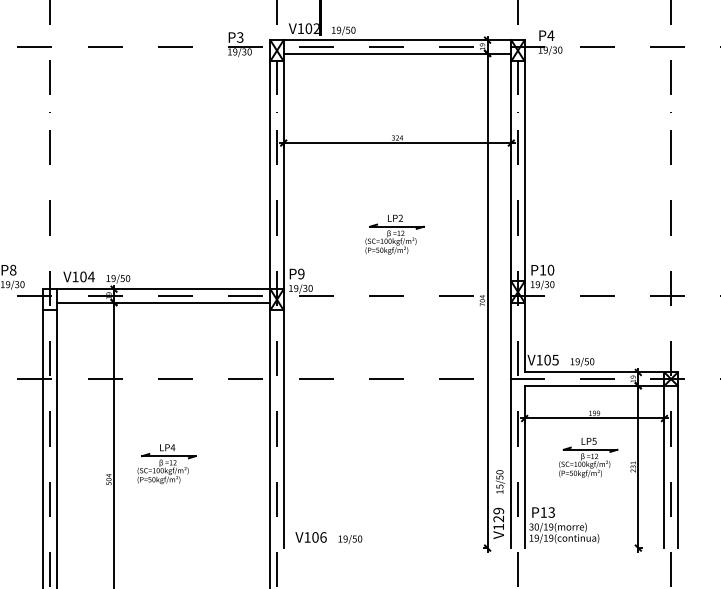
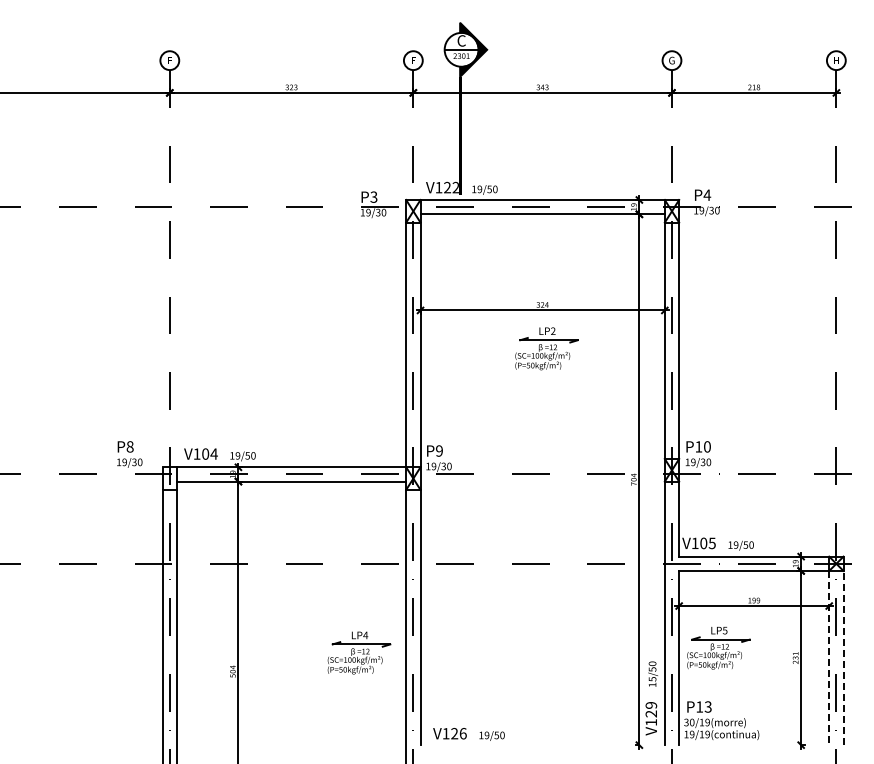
text: (308, 28) -> (447, 187), V102 -> V122
part: (394, 234) -> (546, 348), moved
part: (588, 457) -> (718, 647), moved
part: (167, 463) -> (359, 652), moved
line: (677, 466) -> (843, 657), solid -> dashed
line: (664, 467) -> (829, 658), solid -> dashed
text: (315, 537) -> (454, 733), V106 -> V126

